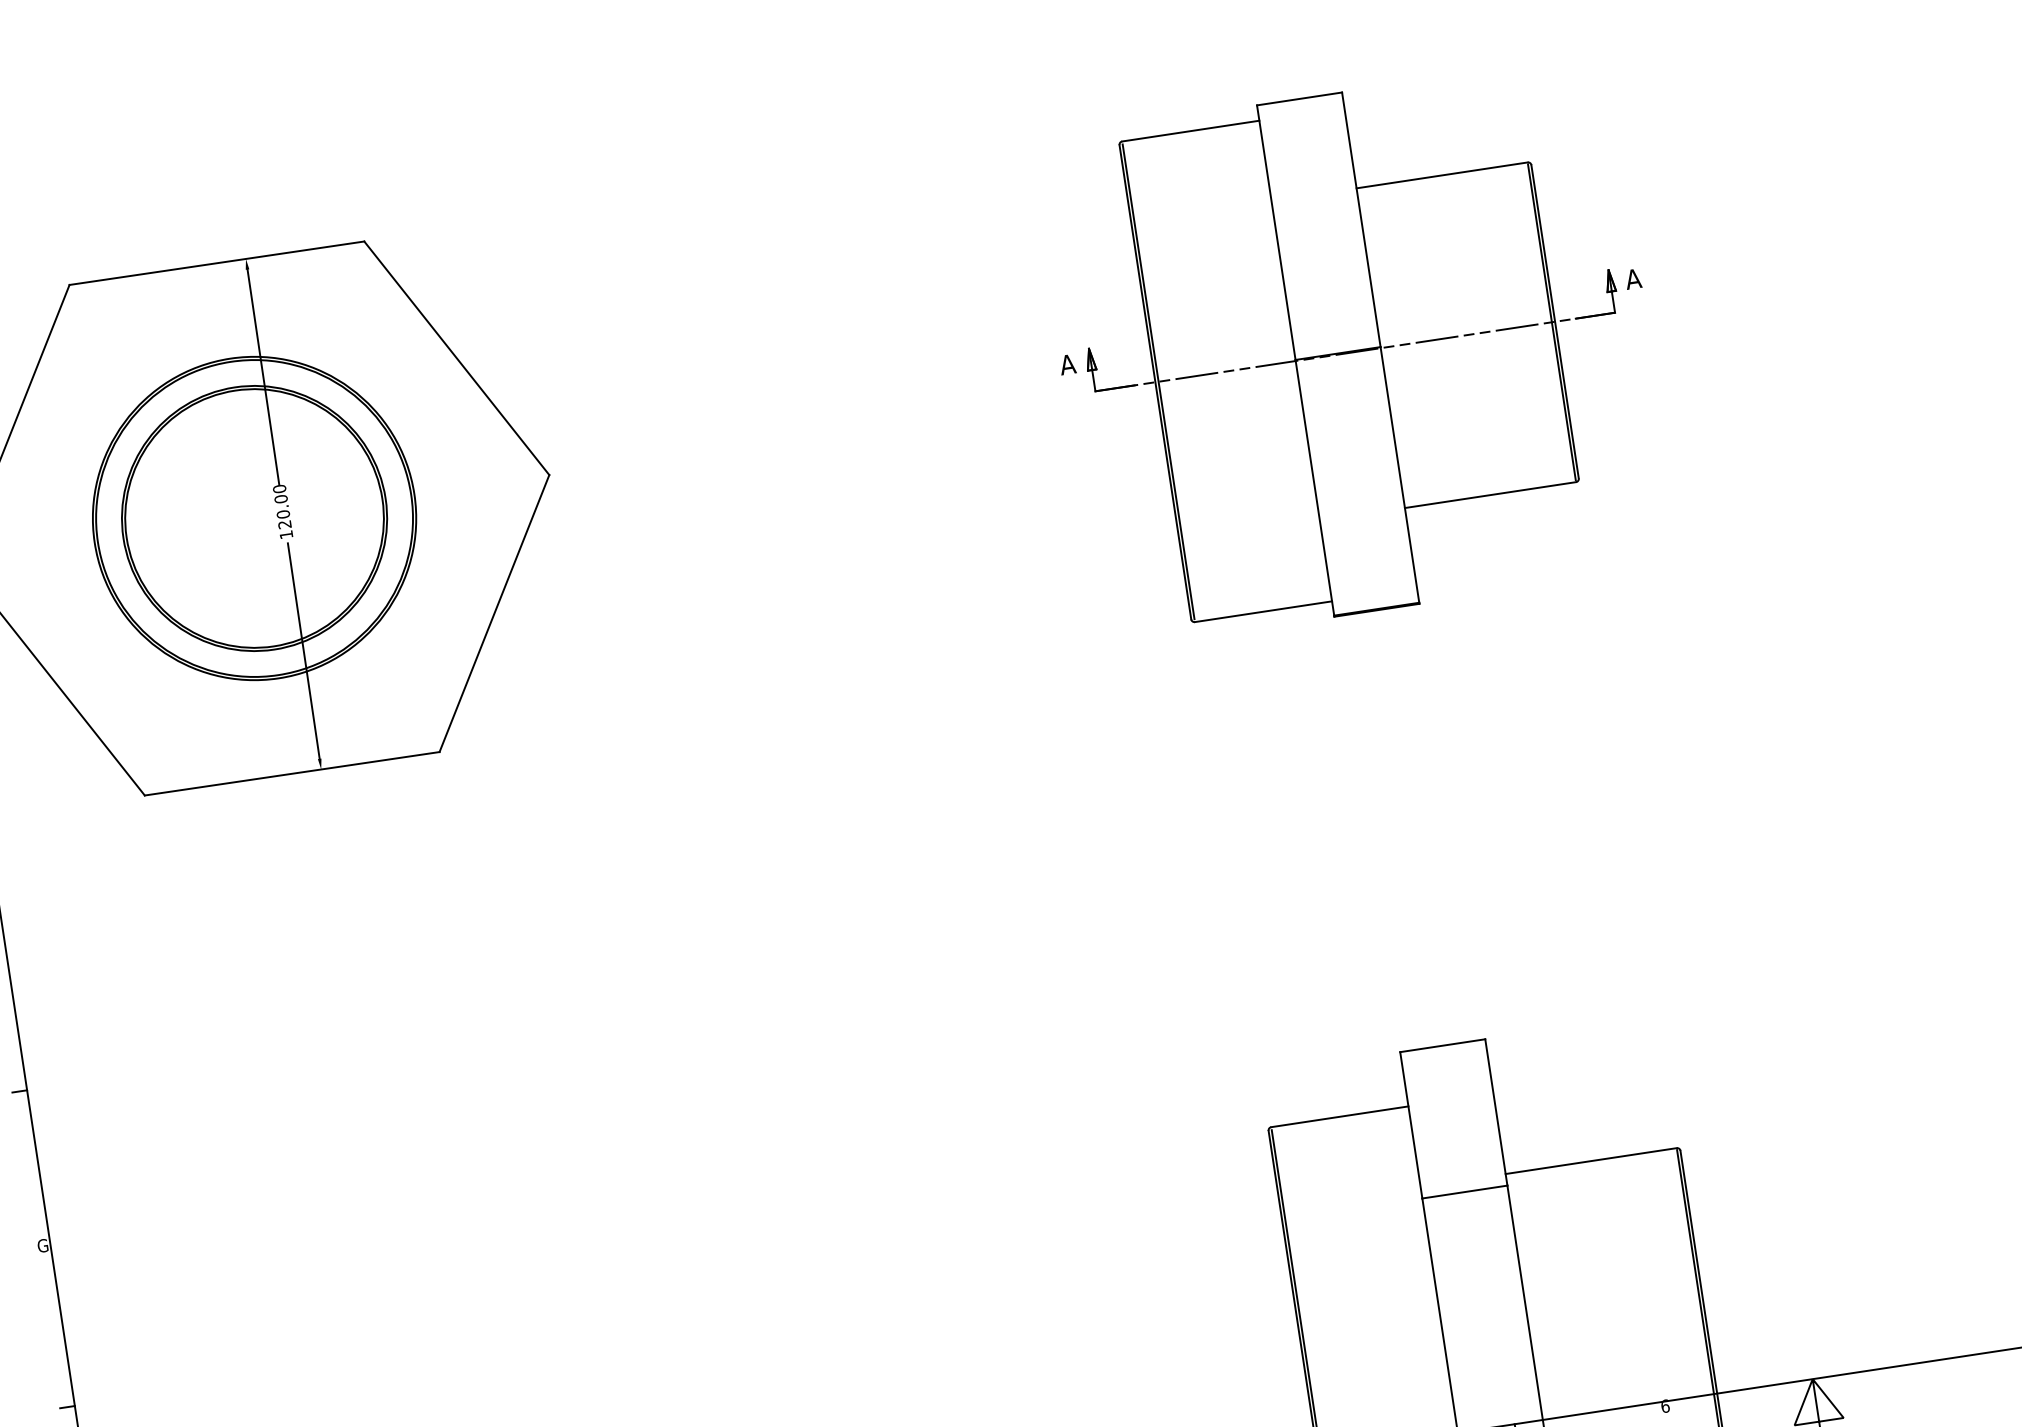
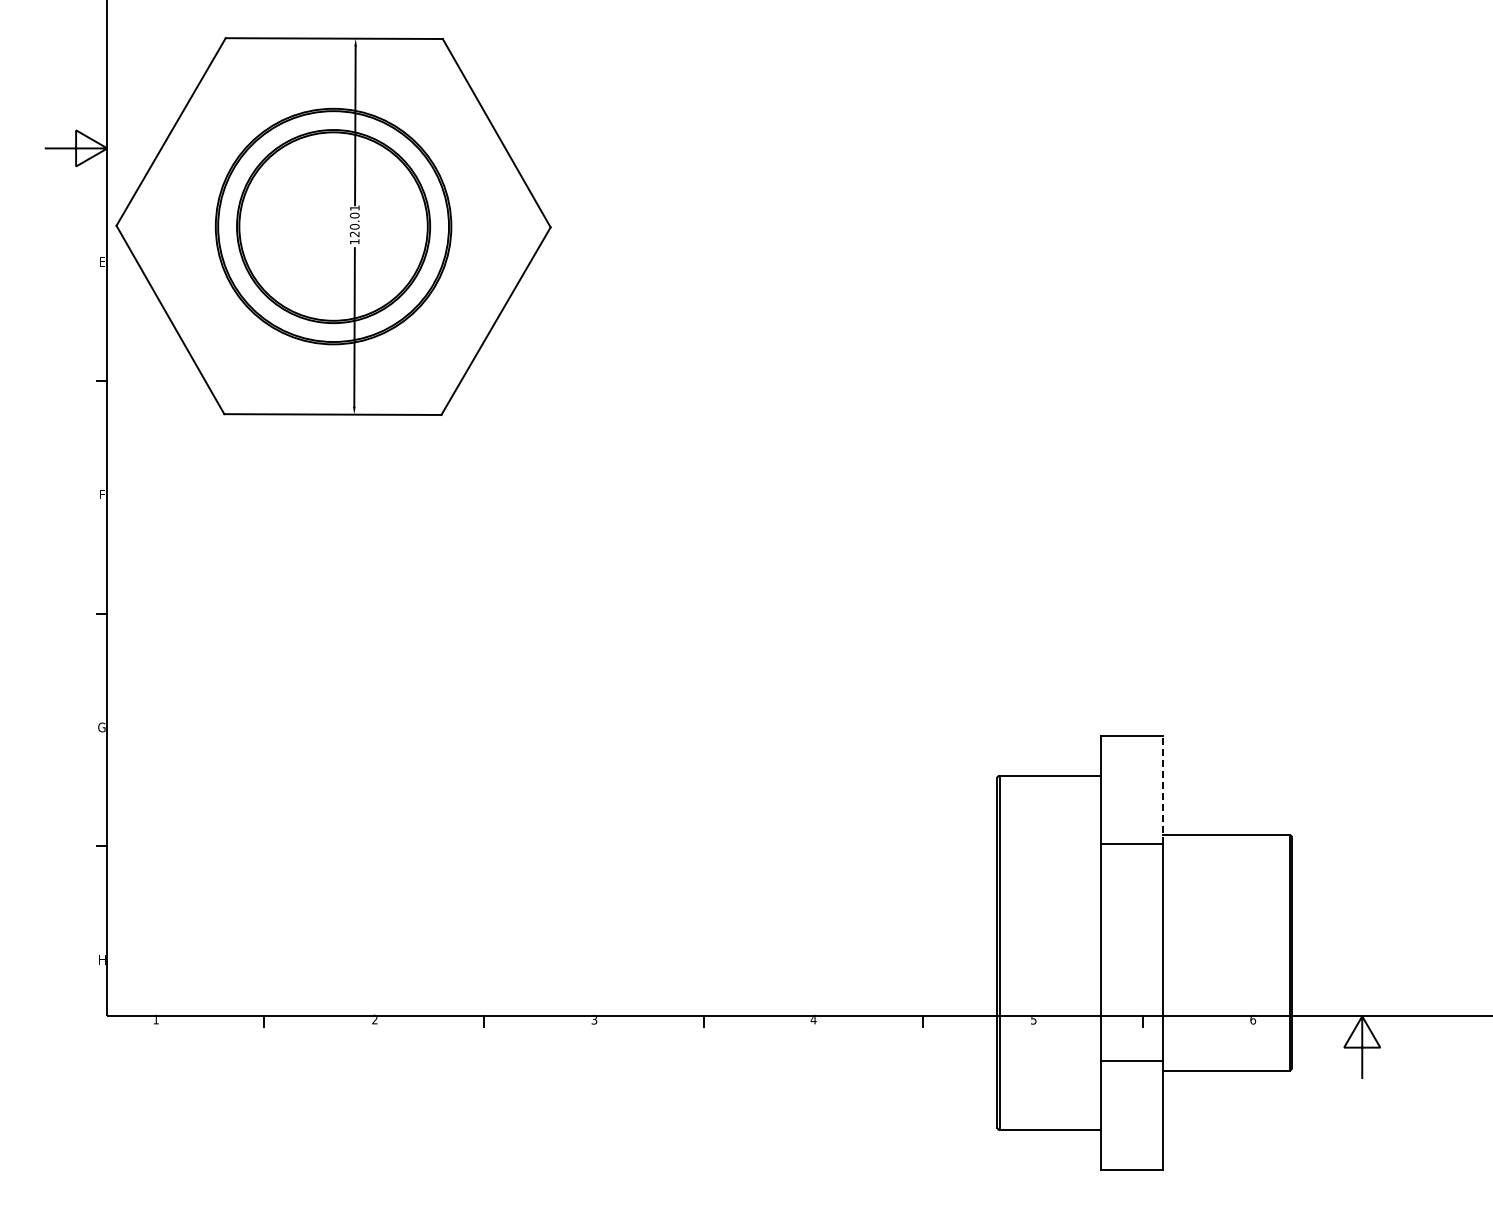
part: (1355, 351) -> (1144, 226), removed
text: (279, 488) -> (354, 207), 120.00 -> 120.01
line: (1496, 1112) -> (1163, 789), solid -> dashed

